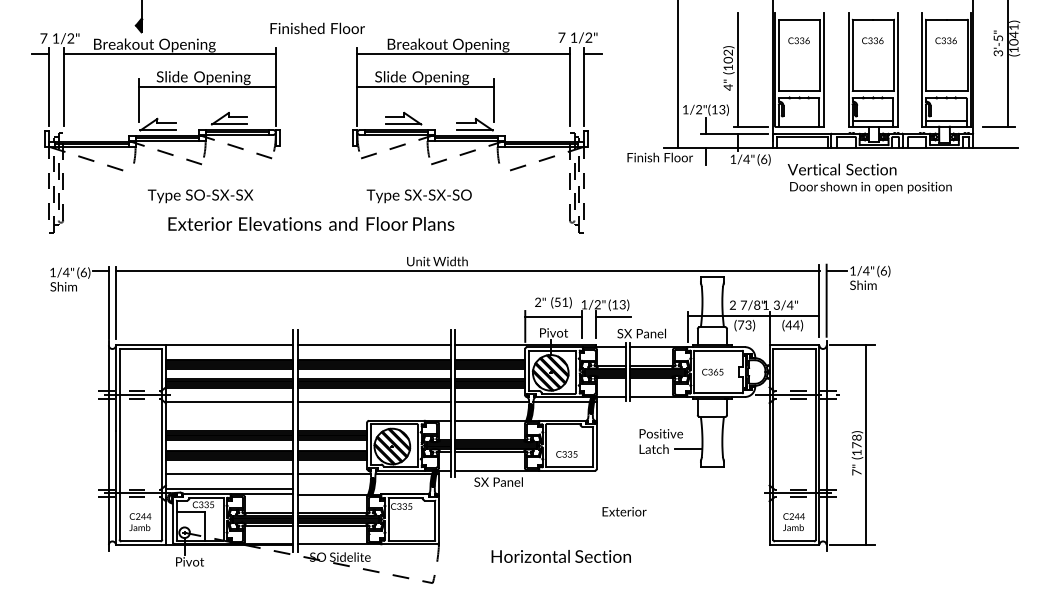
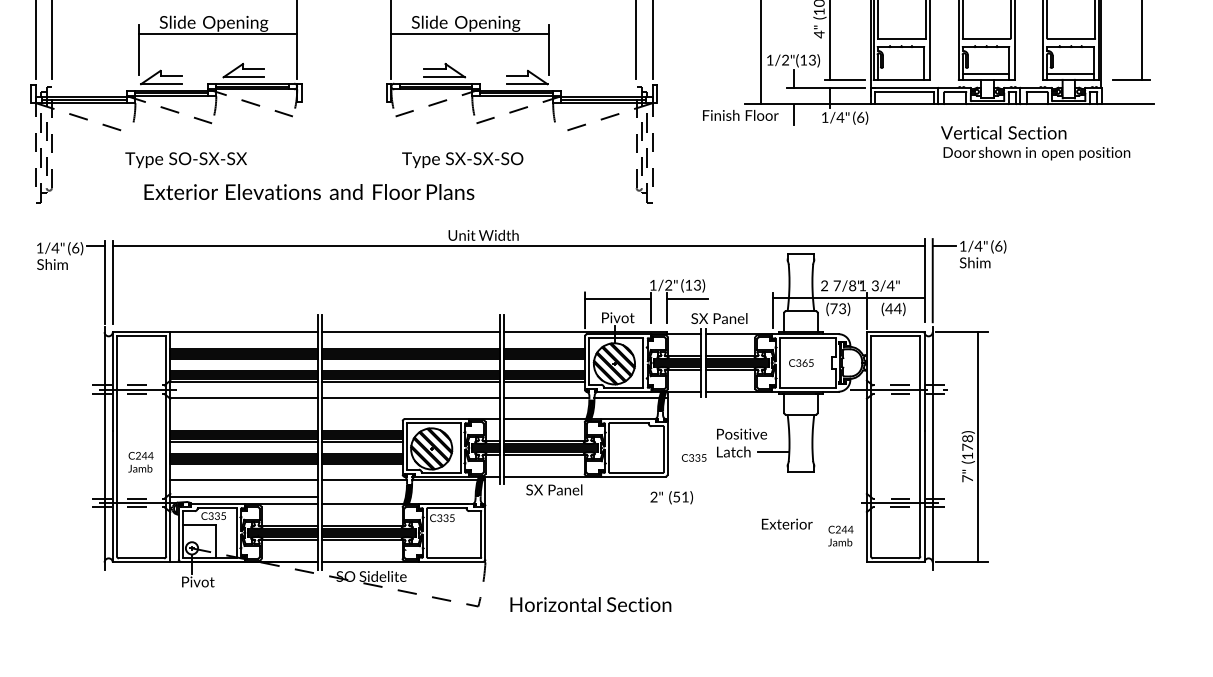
text: (869, 178) -> (1035, 143), moved
text: (200, 196) -> (186, 160), moved
text: (311, 223) -> (309, 191), moved
text: (553, 302) -> (671, 497), moved
text: (566, 454) -> (693, 458), moved
text: (624, 511) -> (787, 523), moved
text: (140, 521) -> (141, 461), moved
text: (793, 521) -> (840, 535), moved
text: (560, 556) -> (589, 604), moved

